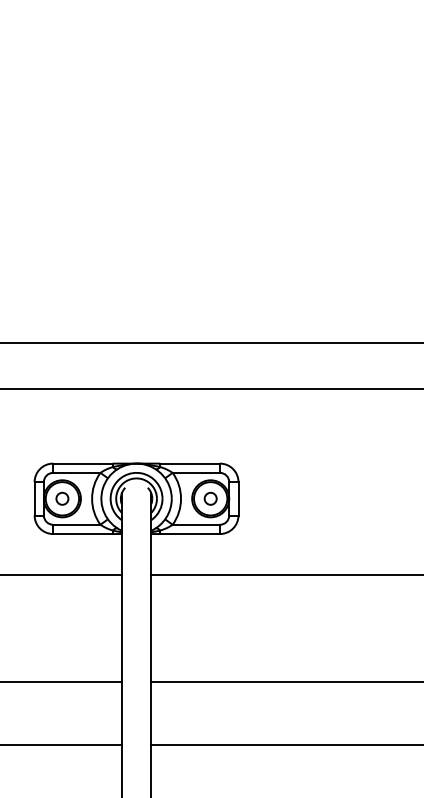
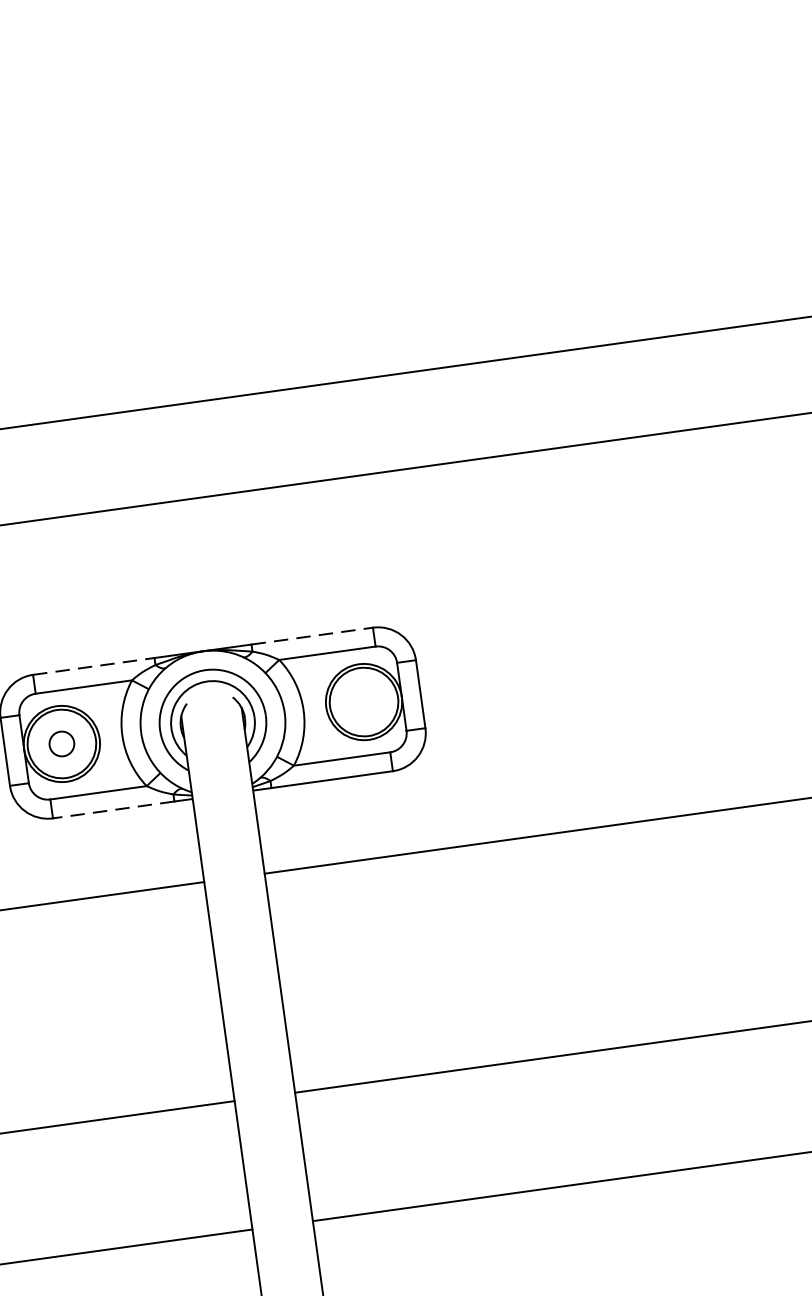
line: (82, 463) -> (92, 666), solid -> dashed
line: (190, 463) -> (312, 635), solid -> dashed
circle: (210, 498) -> (363, 701), removed
line: (82, 534) -> (112, 811), solid -> dashed

